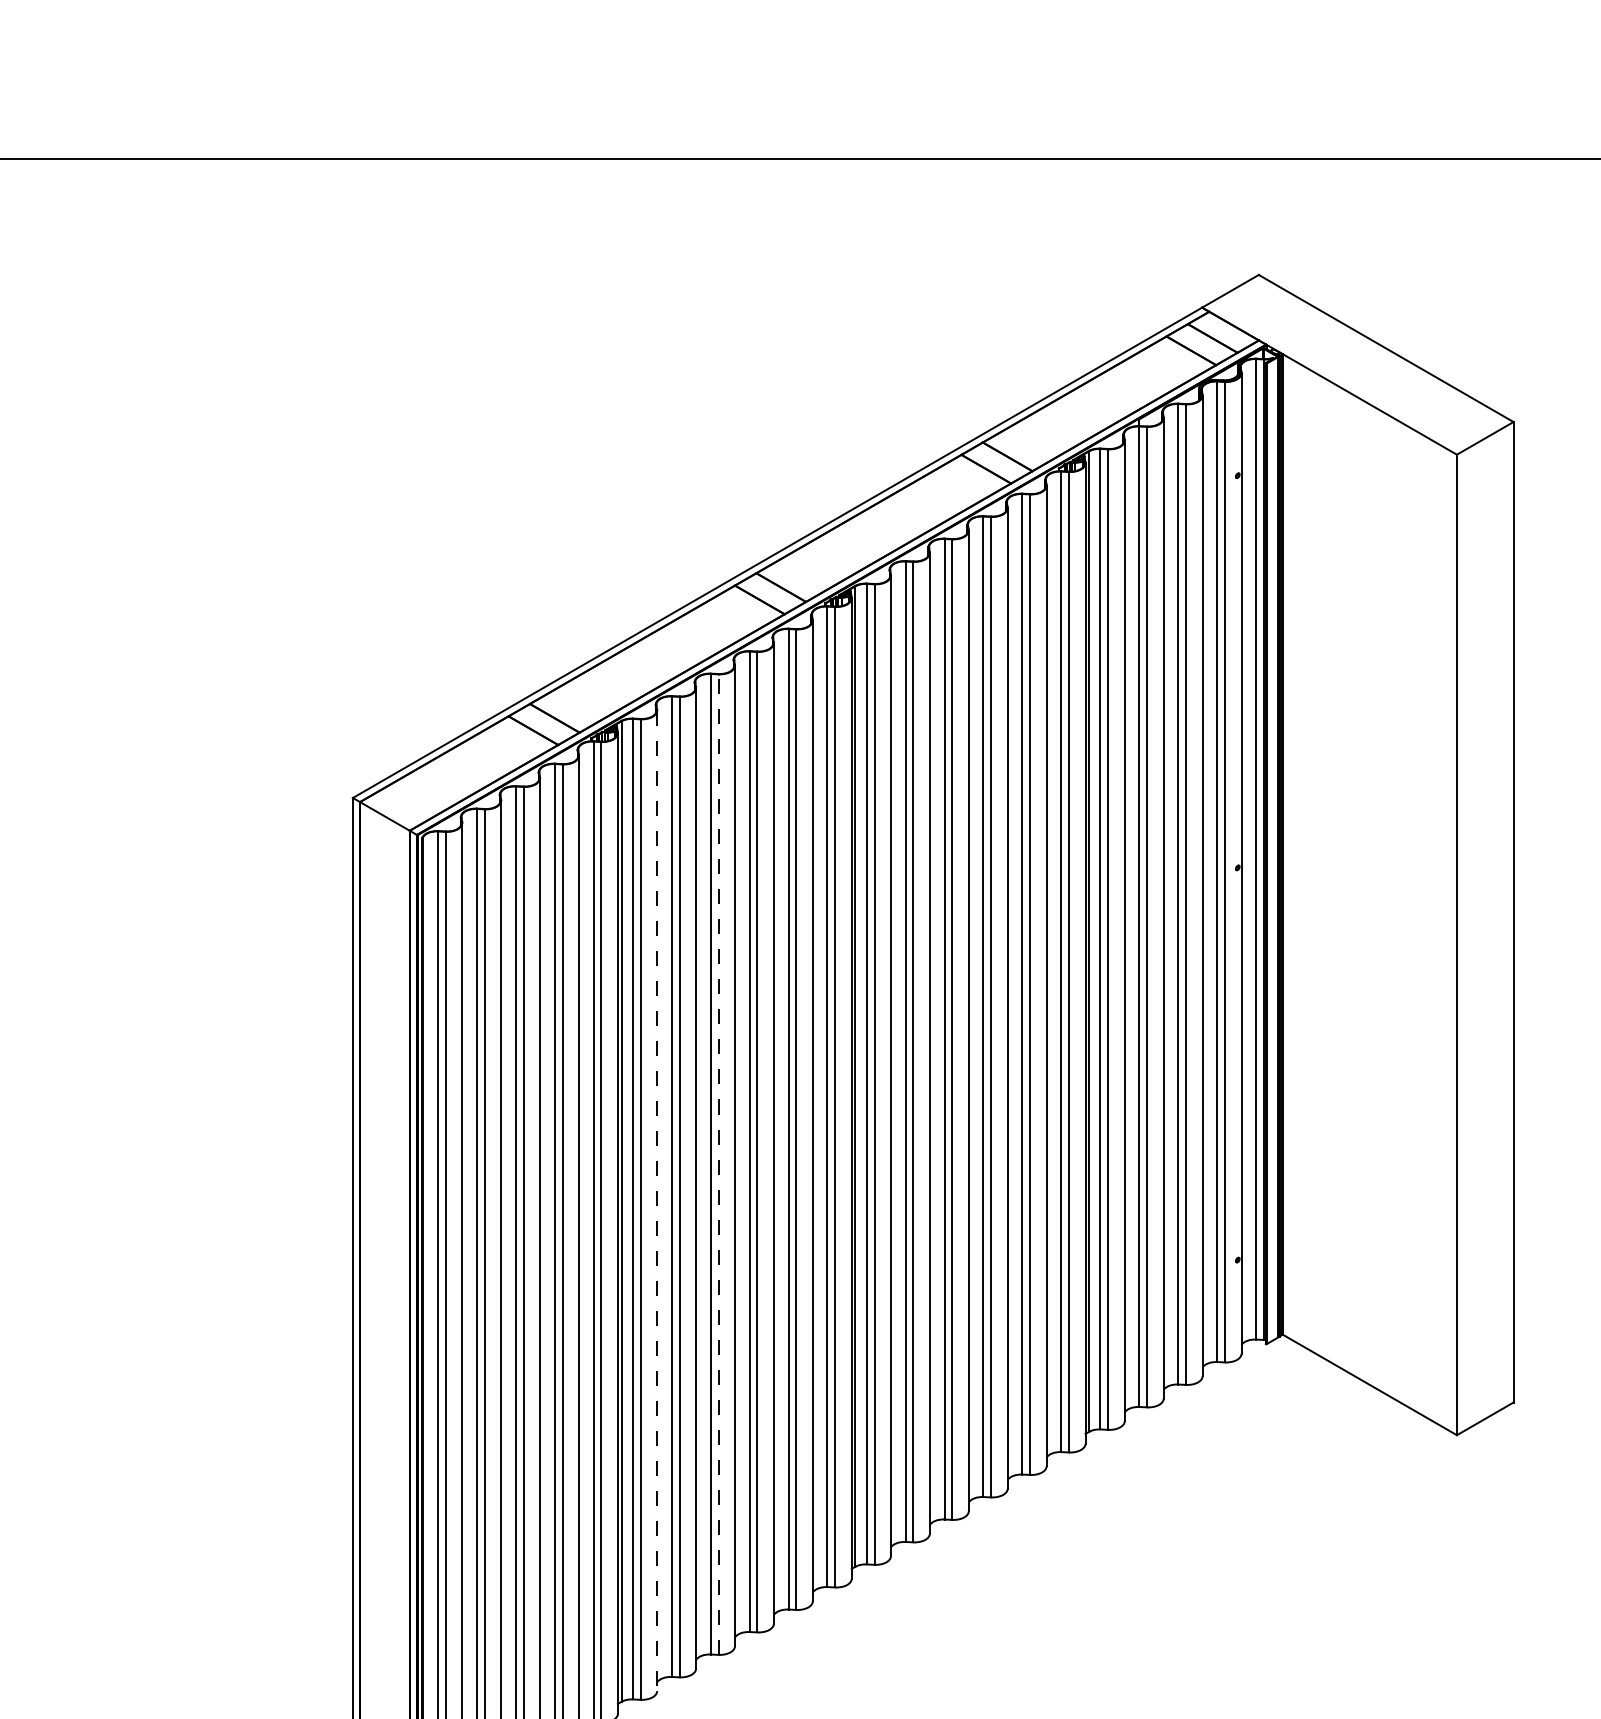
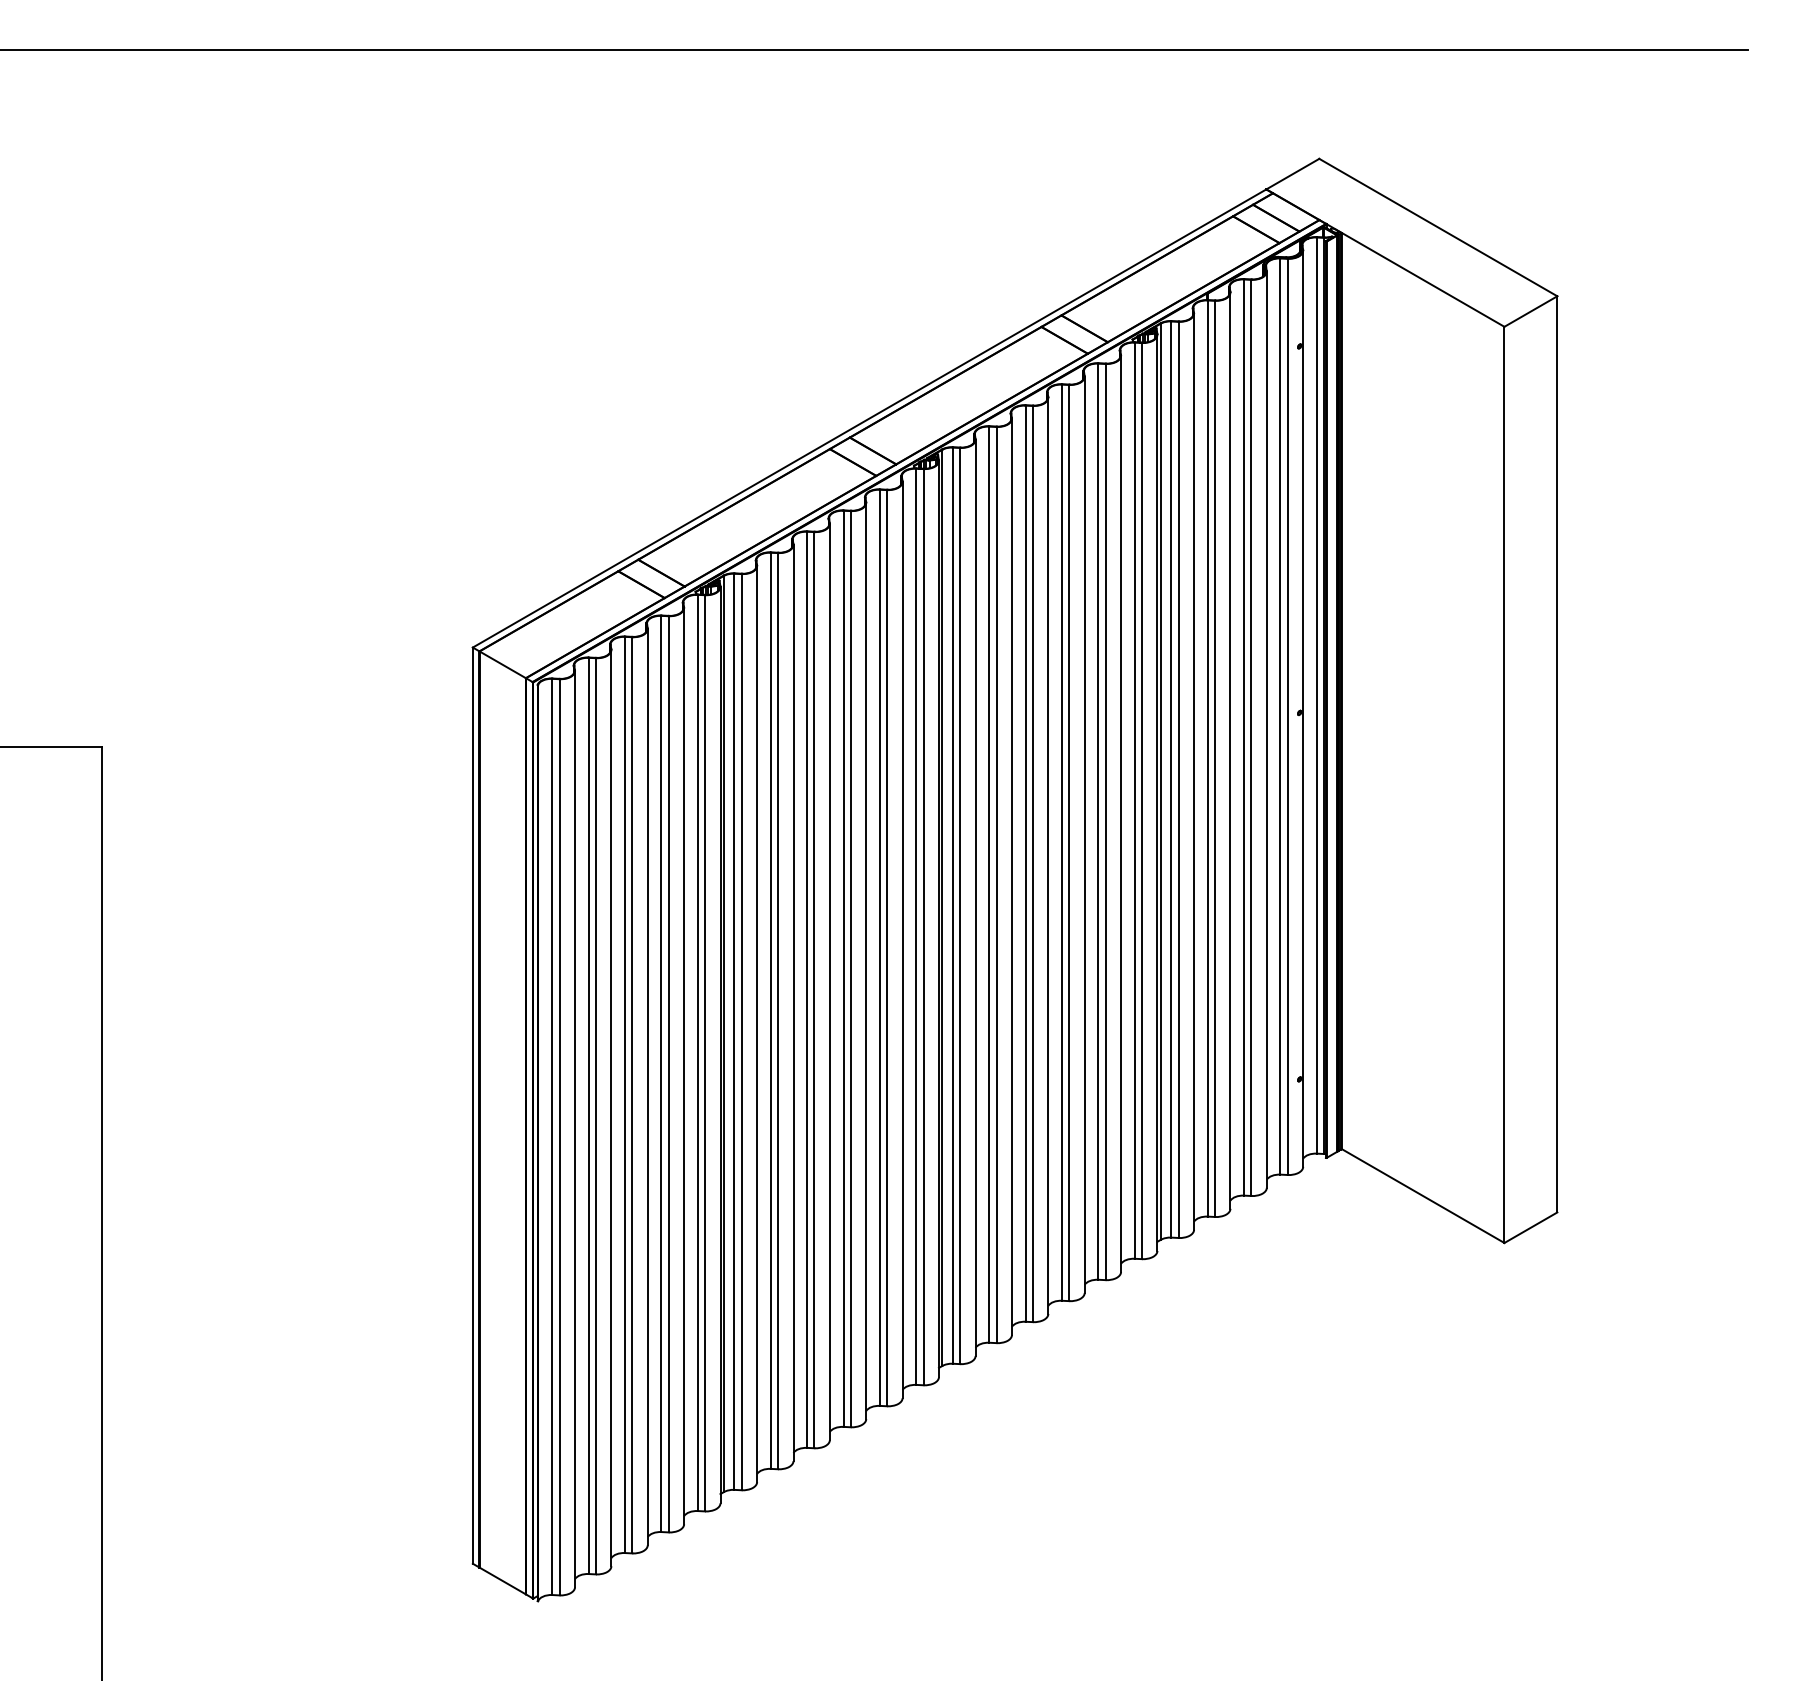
line: (718, 1163) -> (814, 989), dashed -> solid
line: (657, 1201) -> (757, 1024), dashed -> solid

